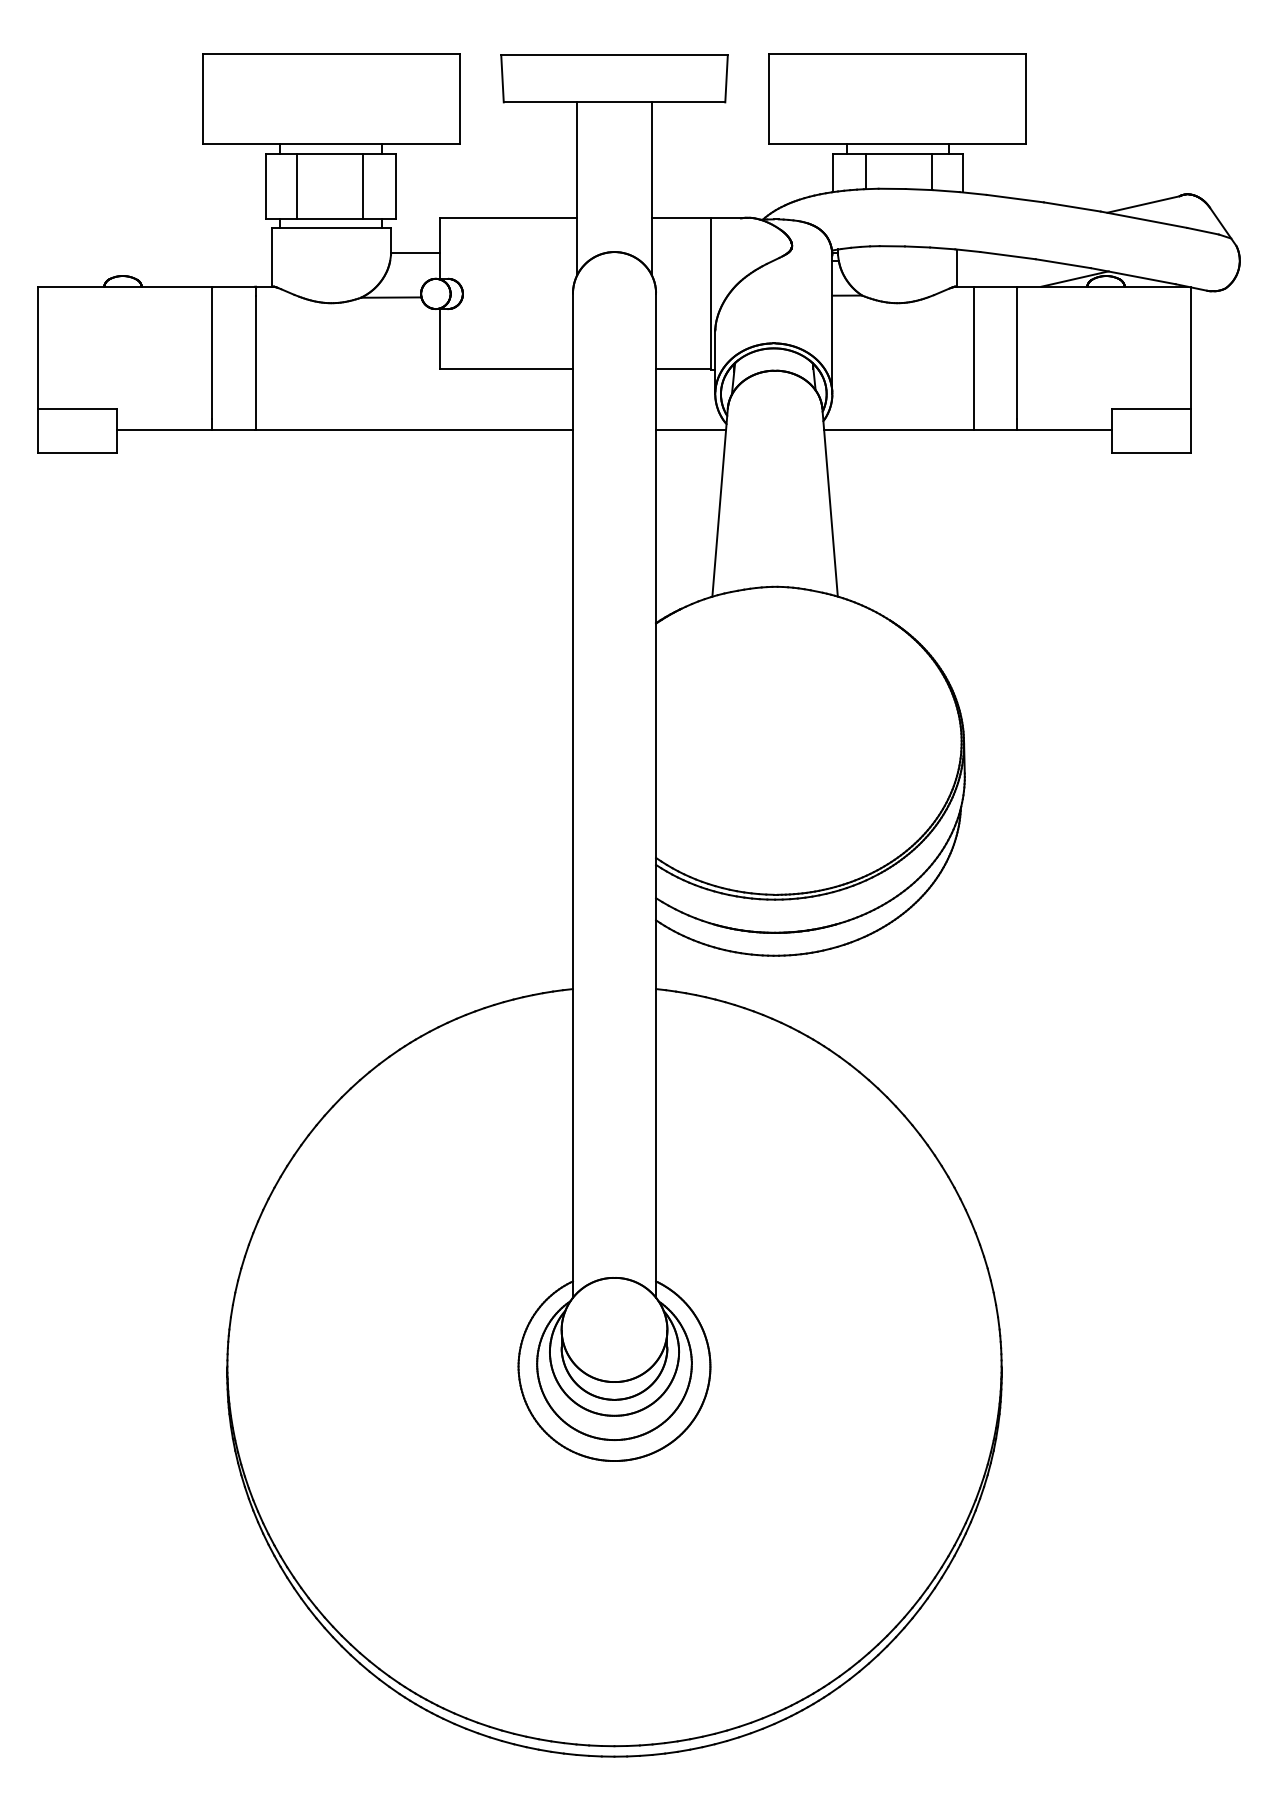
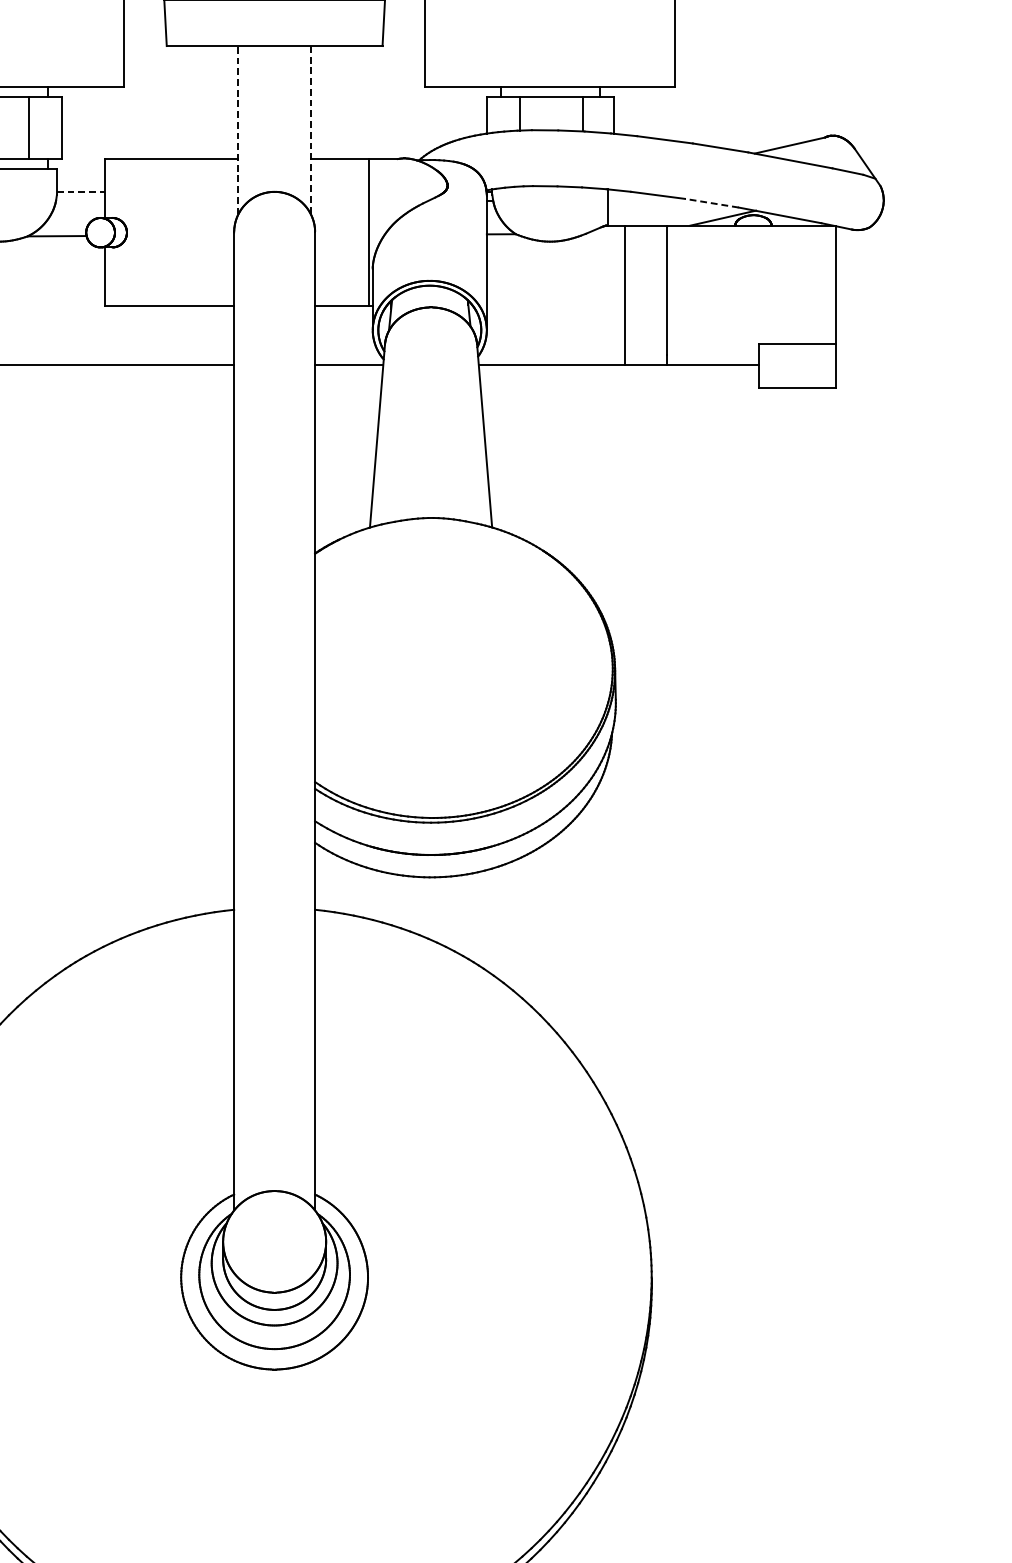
line: (576, 188) -> (237, 129), solid -> dashed
line: (652, 189) -> (311, 130), solid -> dashed
line: (415, 252) -> (80, 192), solid -> dashed
line: (1063, 263) -> (711, 203), solid -> dashed

